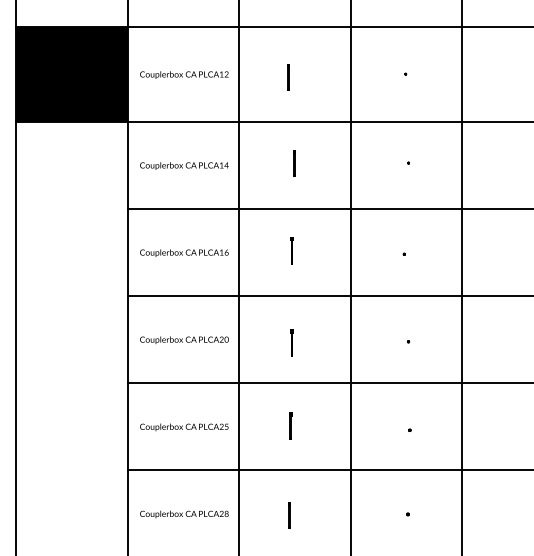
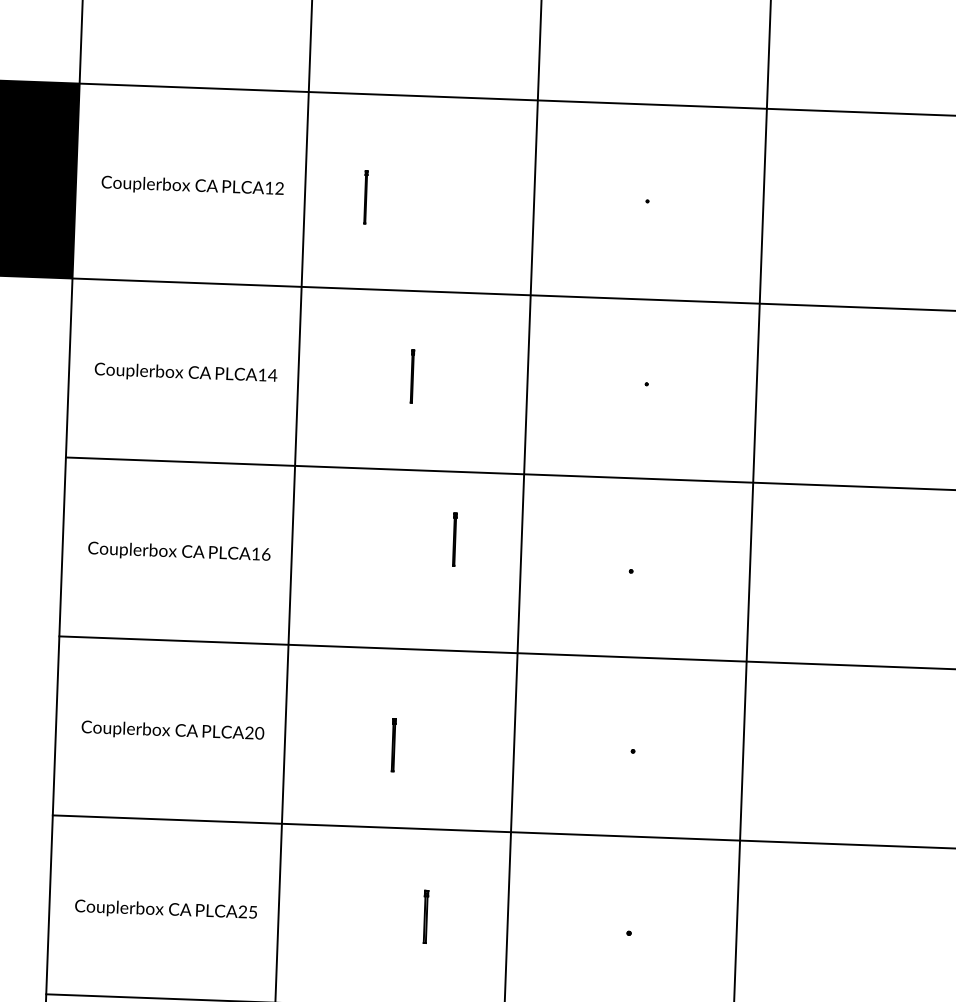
line: (288, 77) -> (365, 197), moved
part: (291, 250) -> (453, 538), moved
line: (290, 425) -> (425, 915), moved

